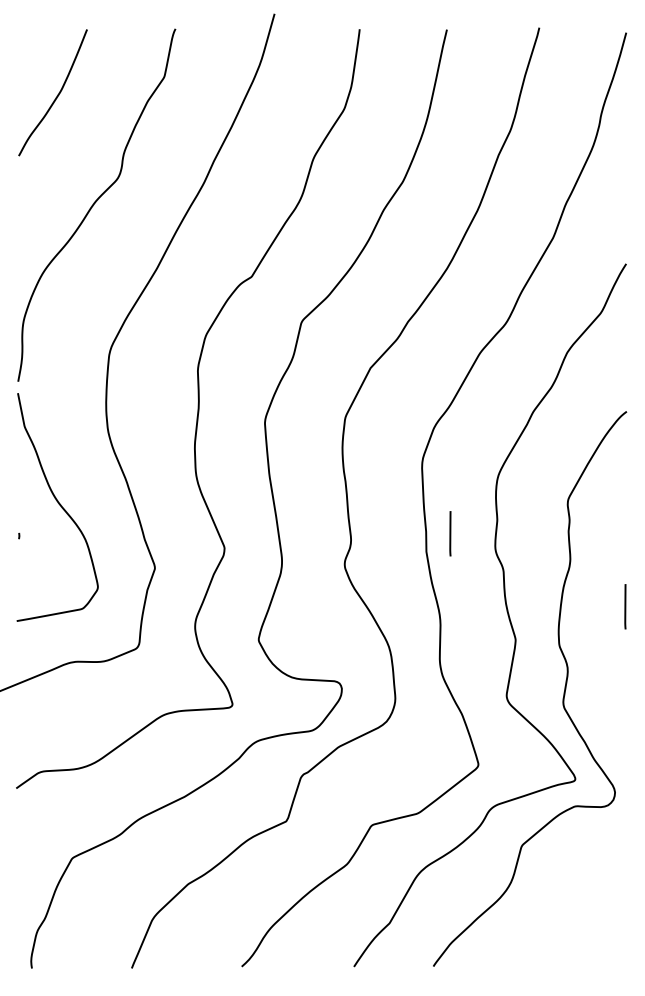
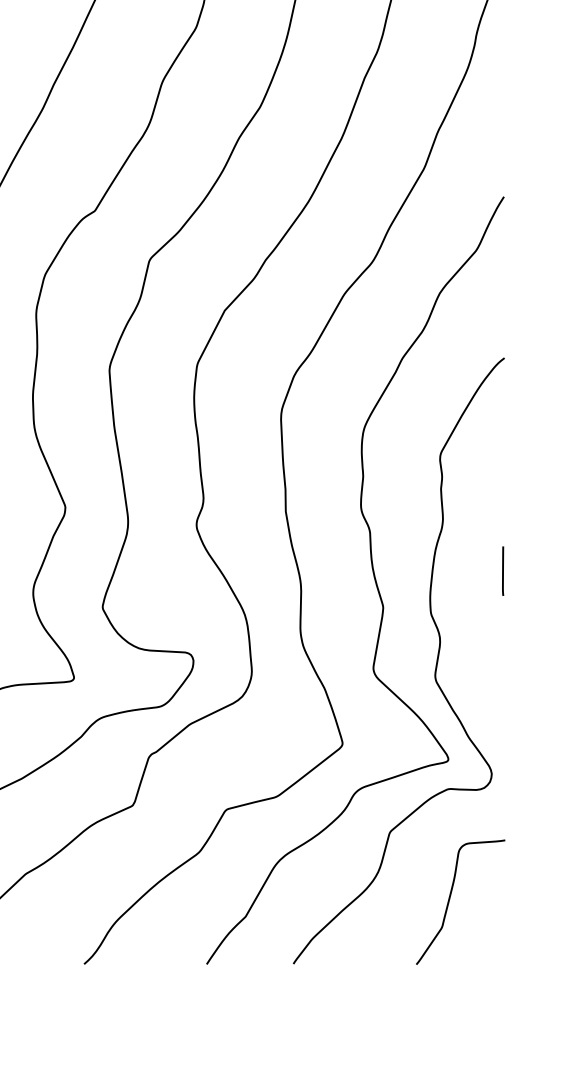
line: (450, 533) -> (312, 491), removed
curve: (577, 906) -> (450, 898), added

